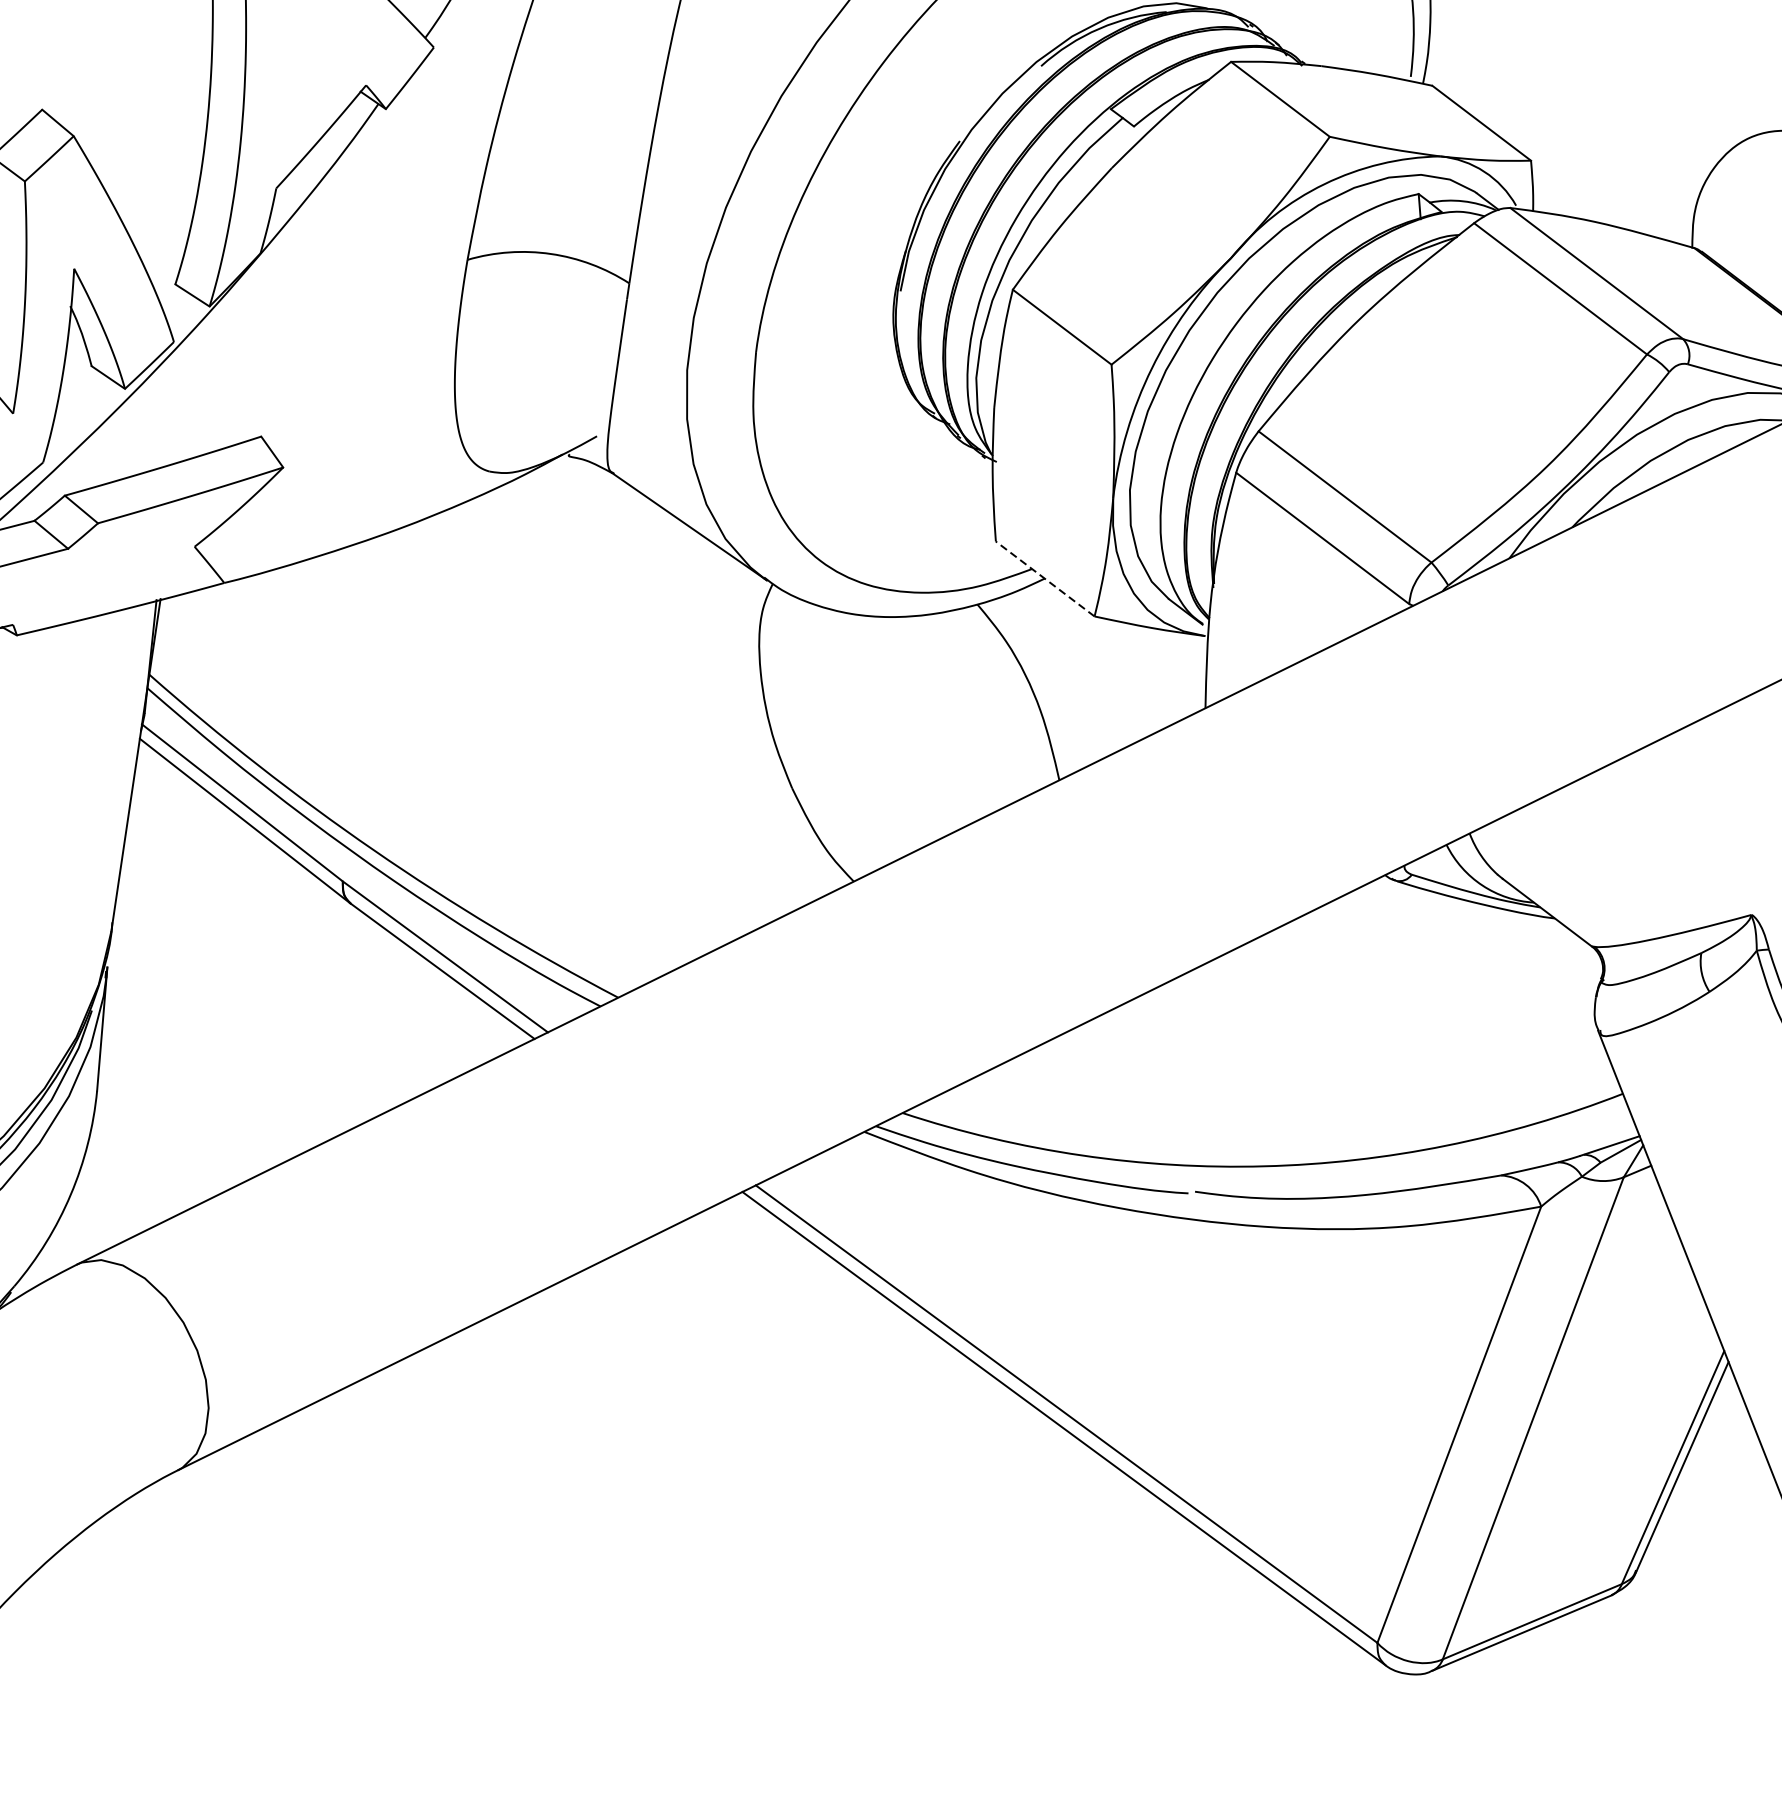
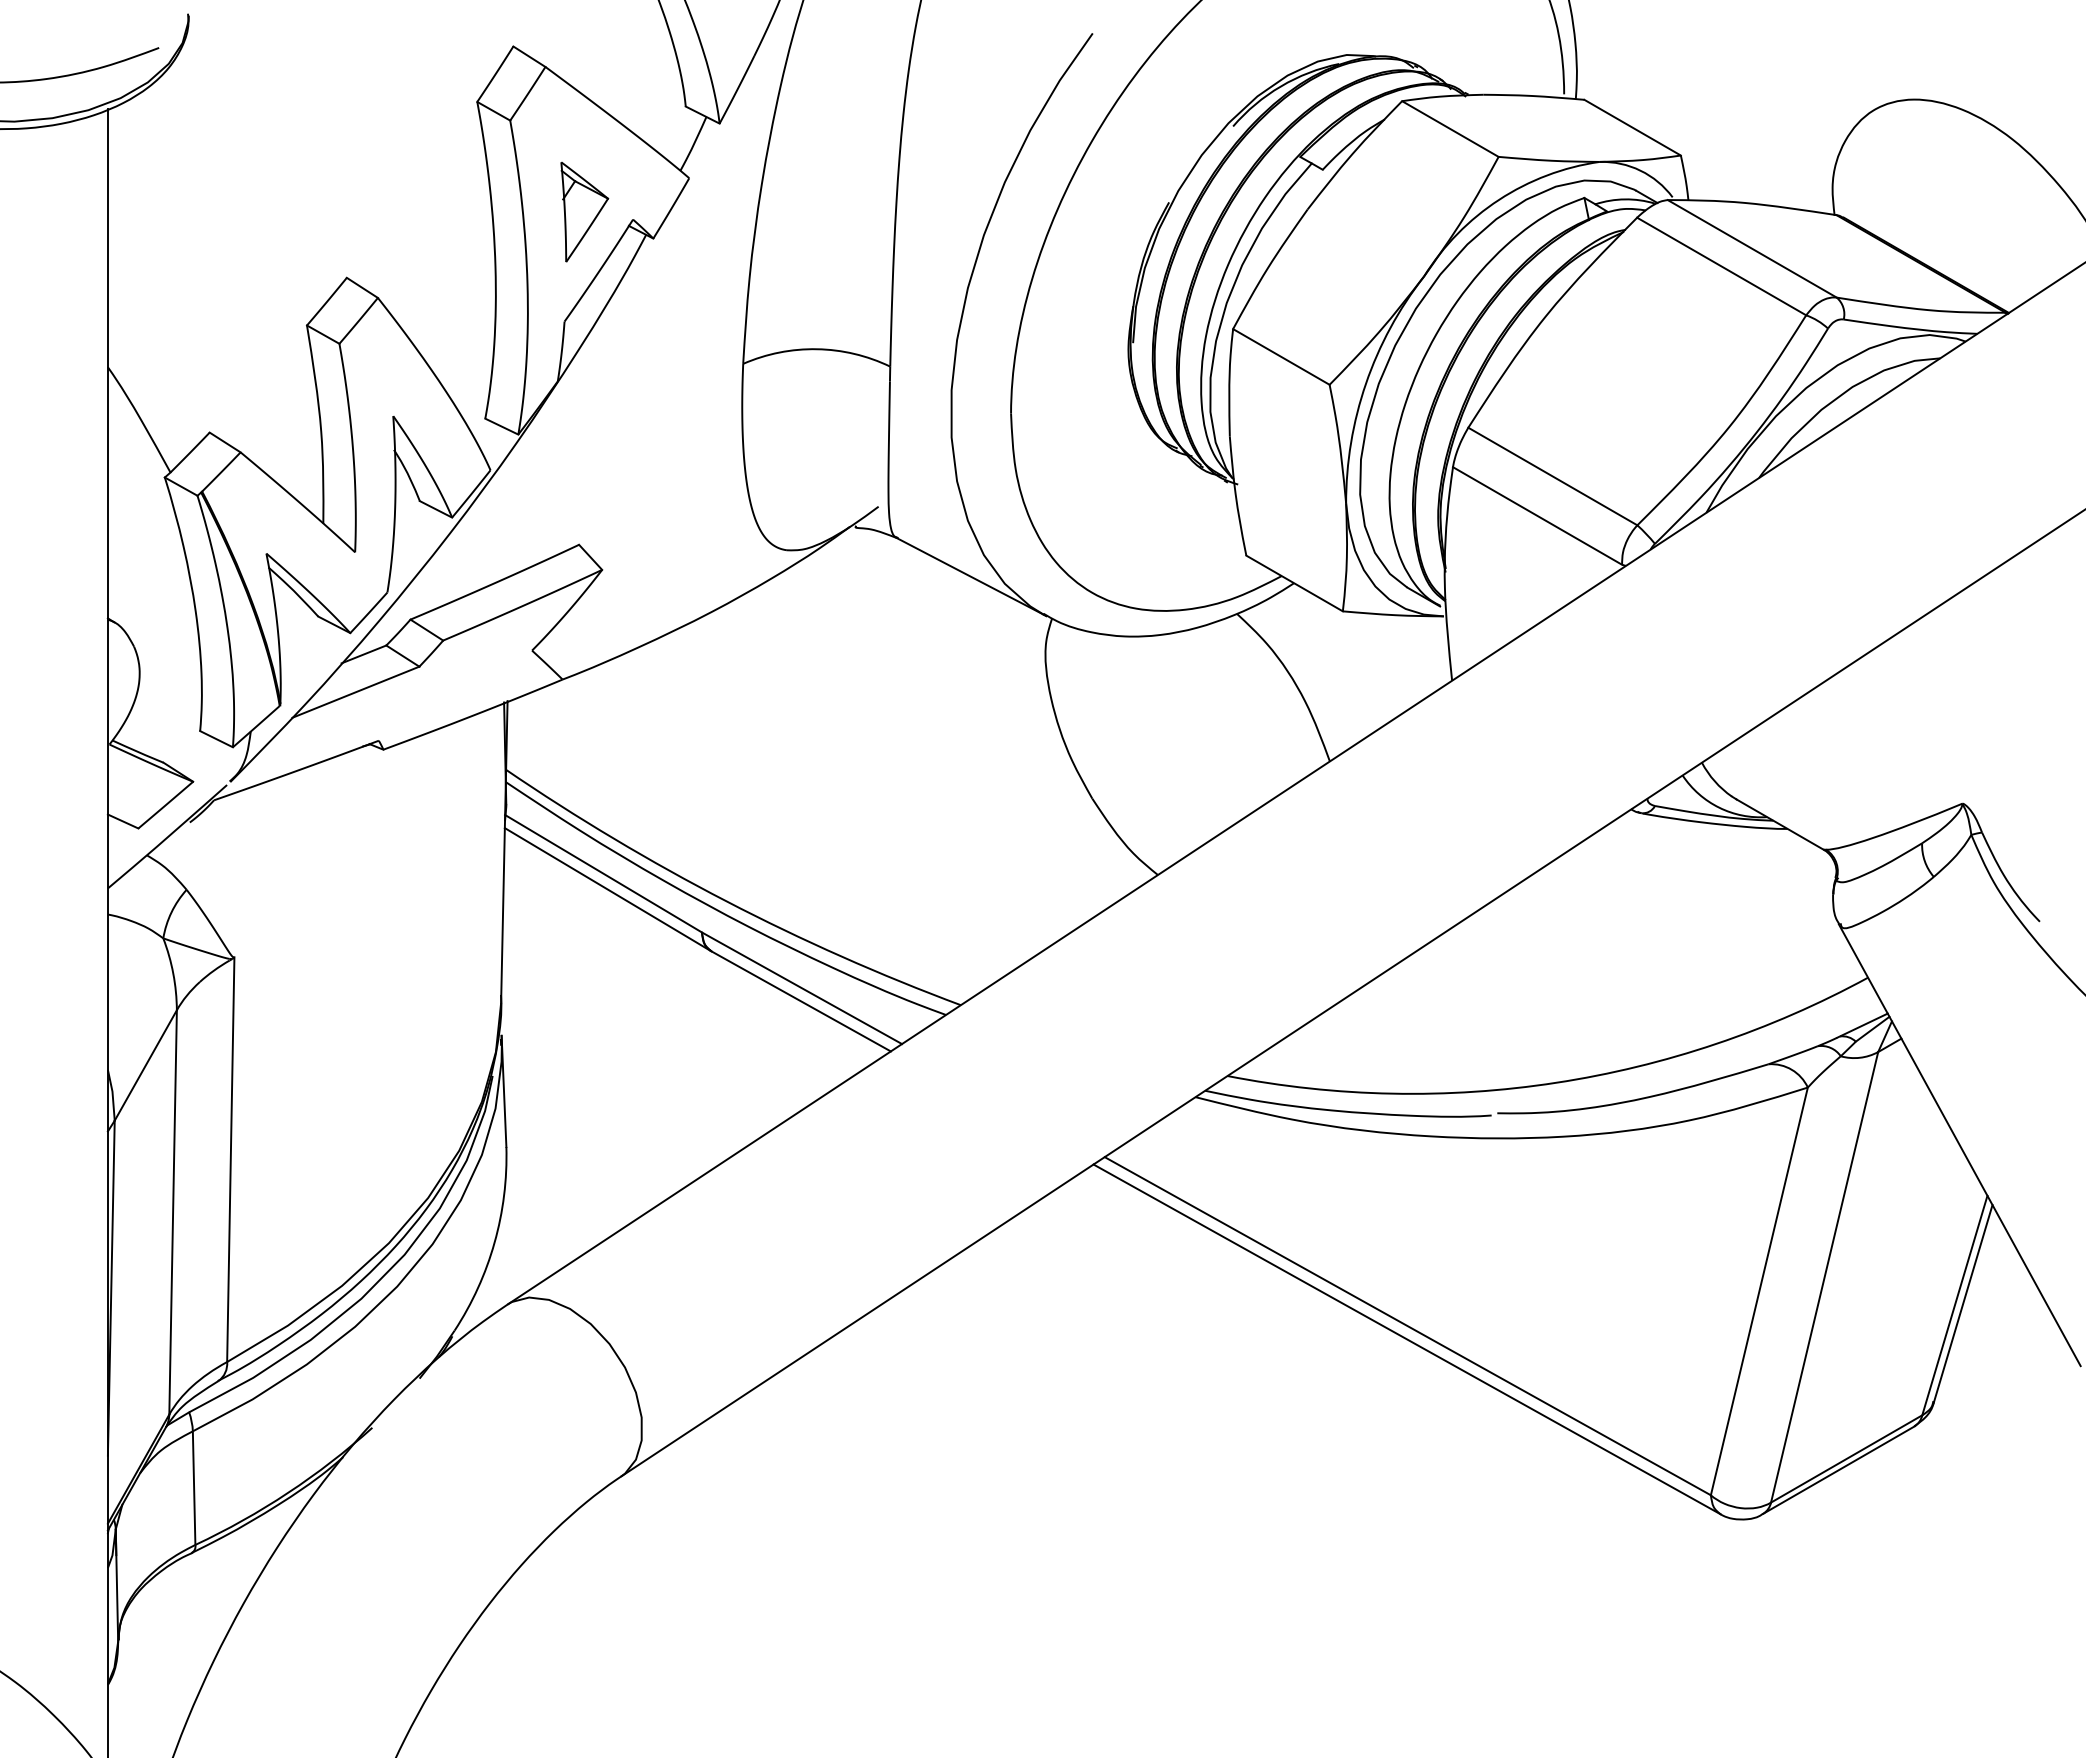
part: (313, 69) -> (584, 211), added
line: (1045, 578) -> (1294, 583), dashed -> solid

